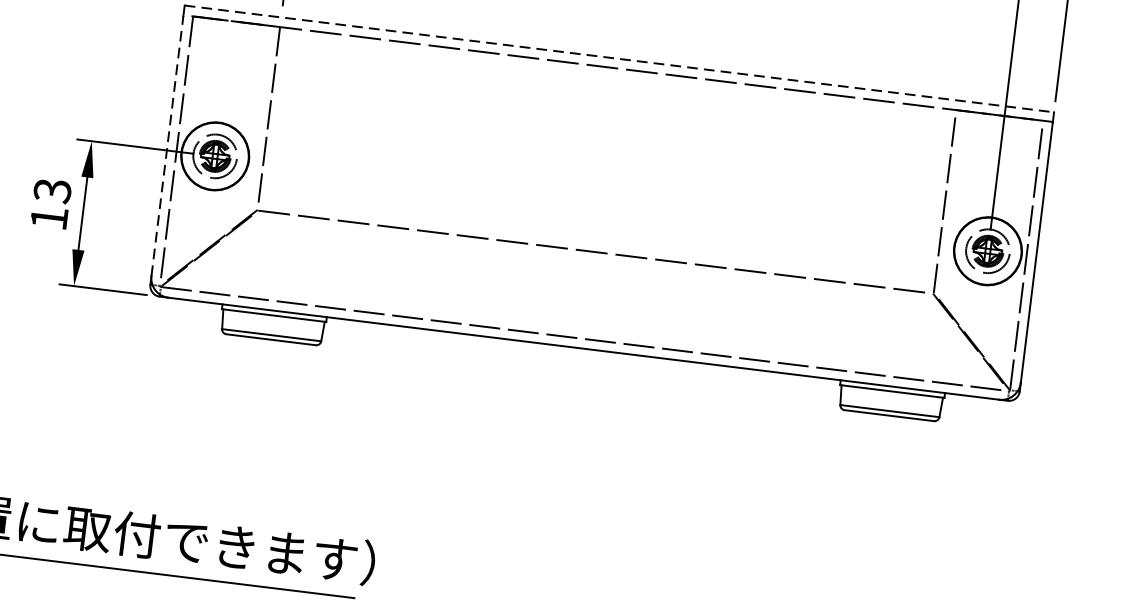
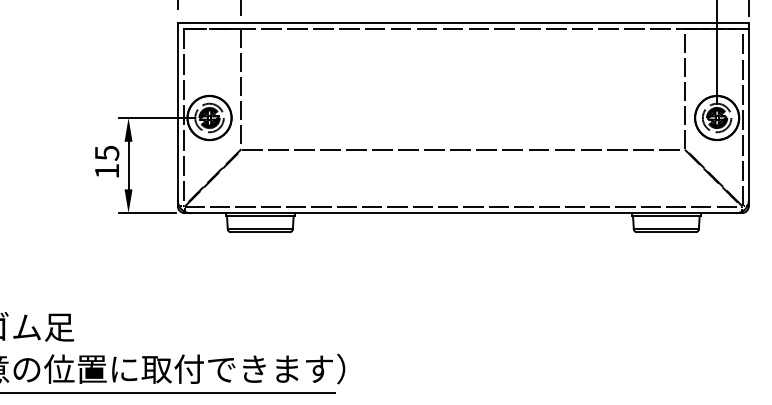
line: (619, 58) -> (463, 22), dashed -> solid
line: (167, 145) -> (177, 114), dashed -> solid
text: (51, 189) -> (106, 152), 13 -> 15

